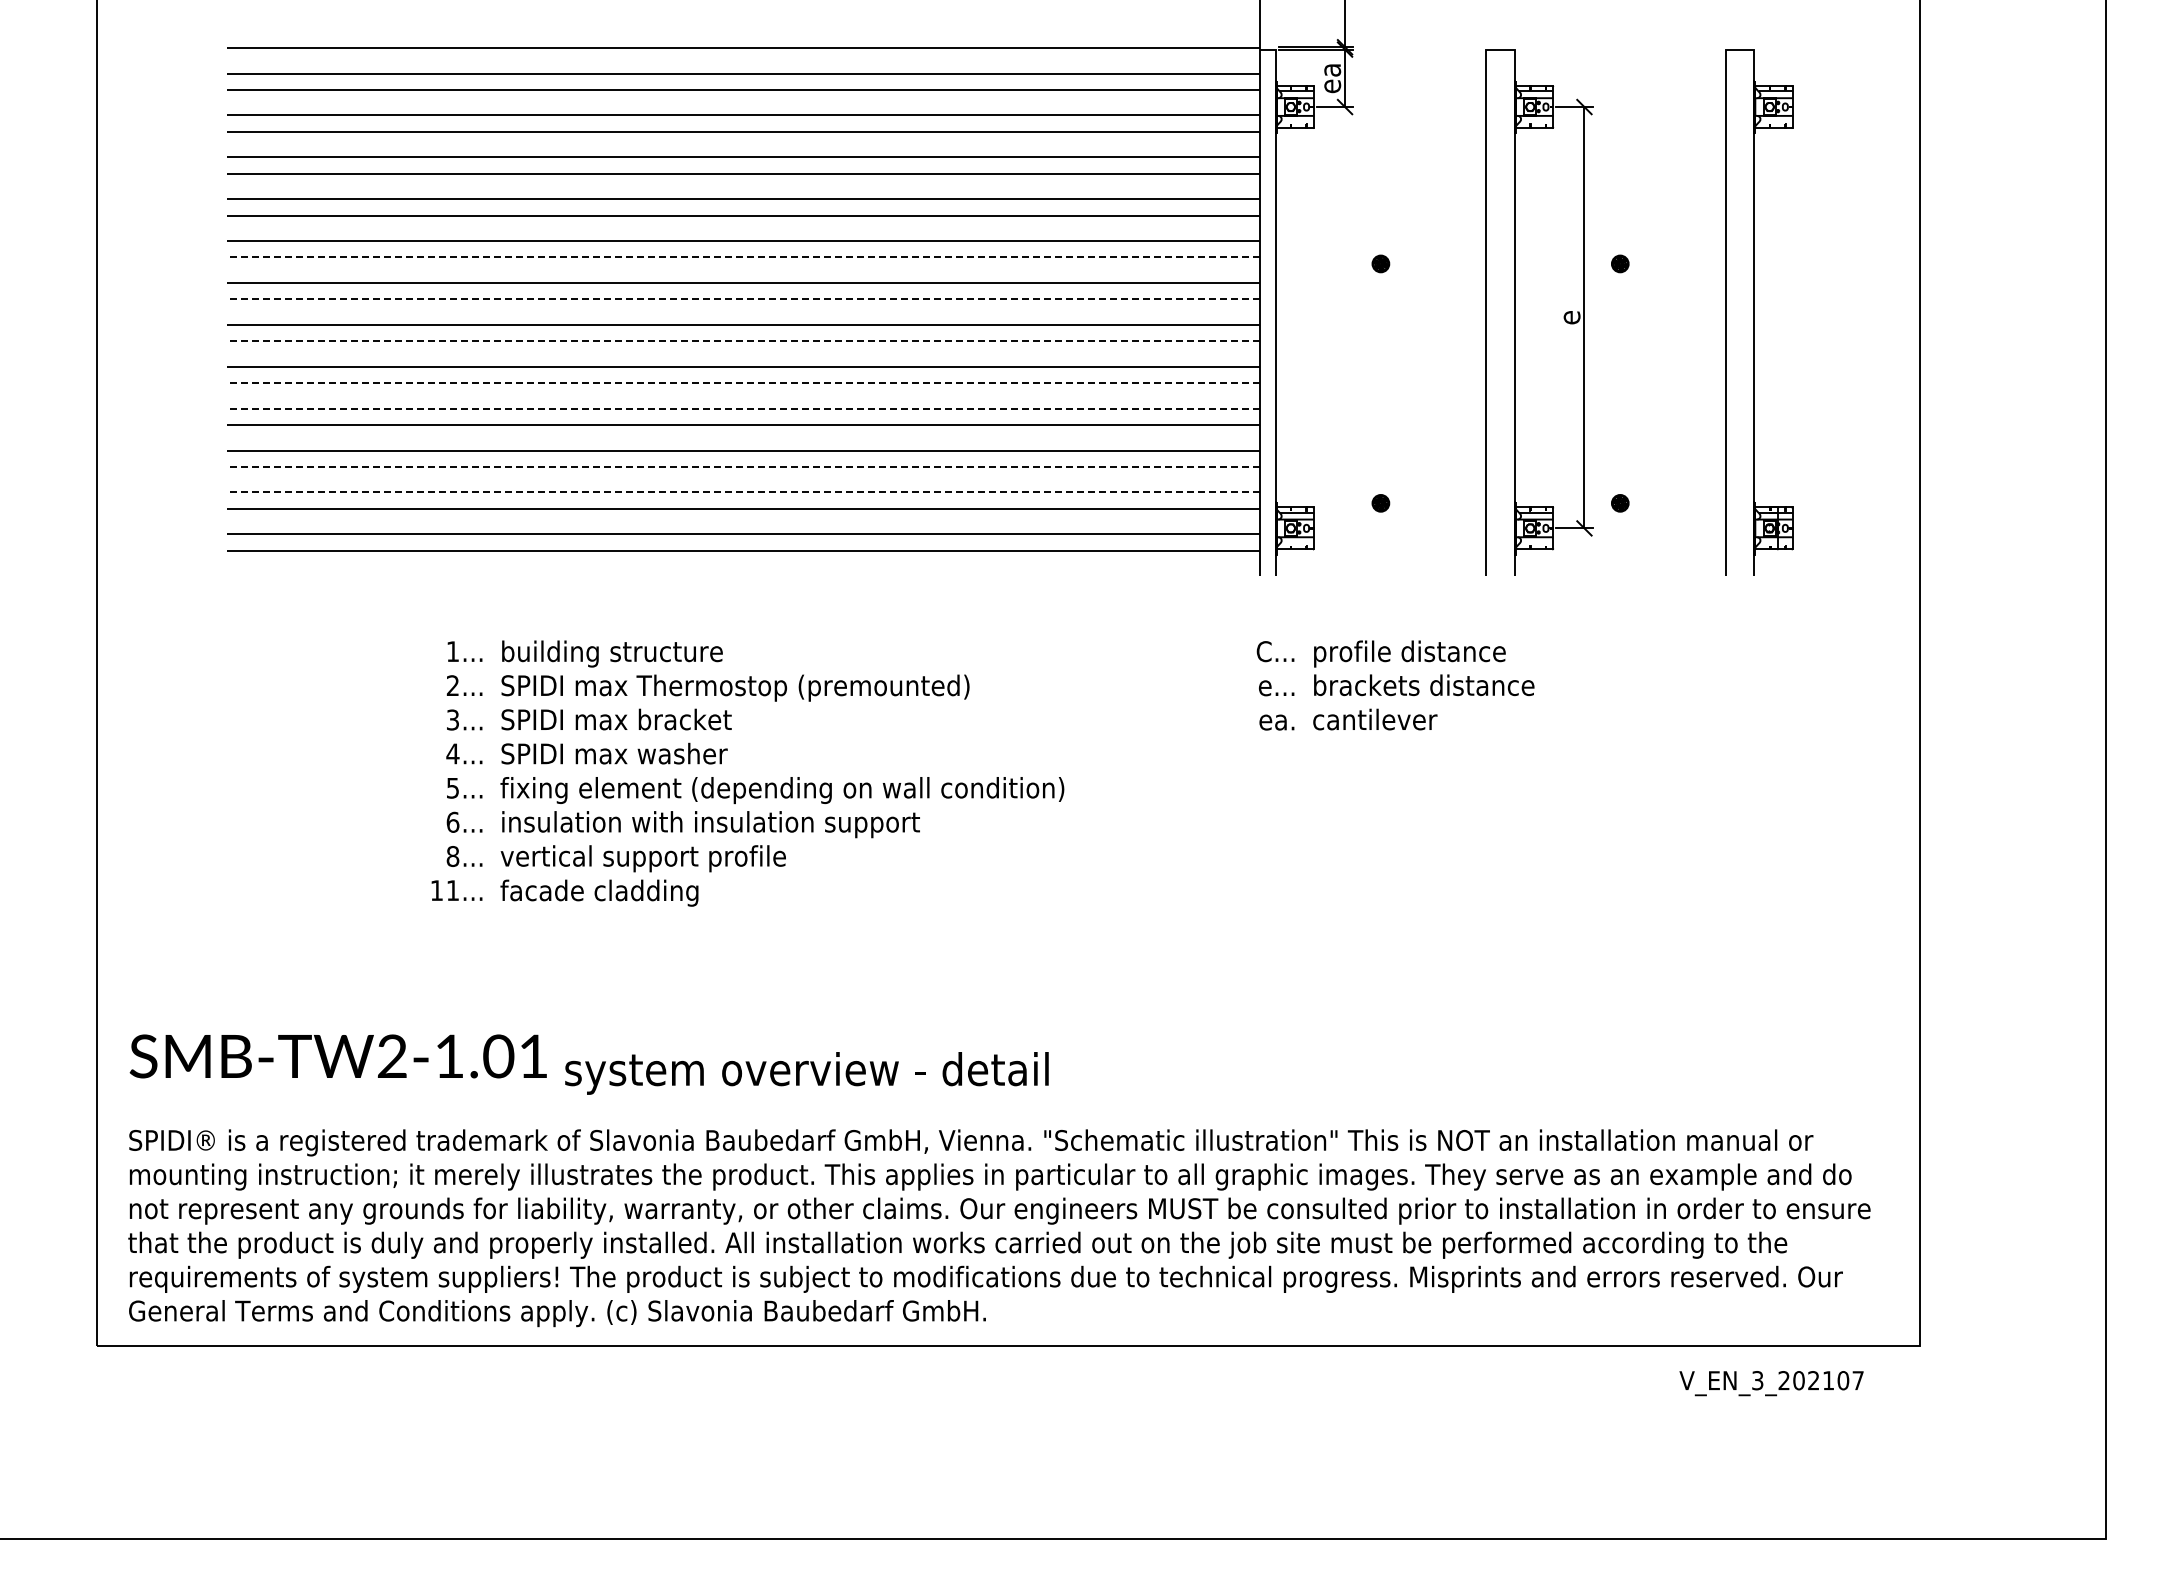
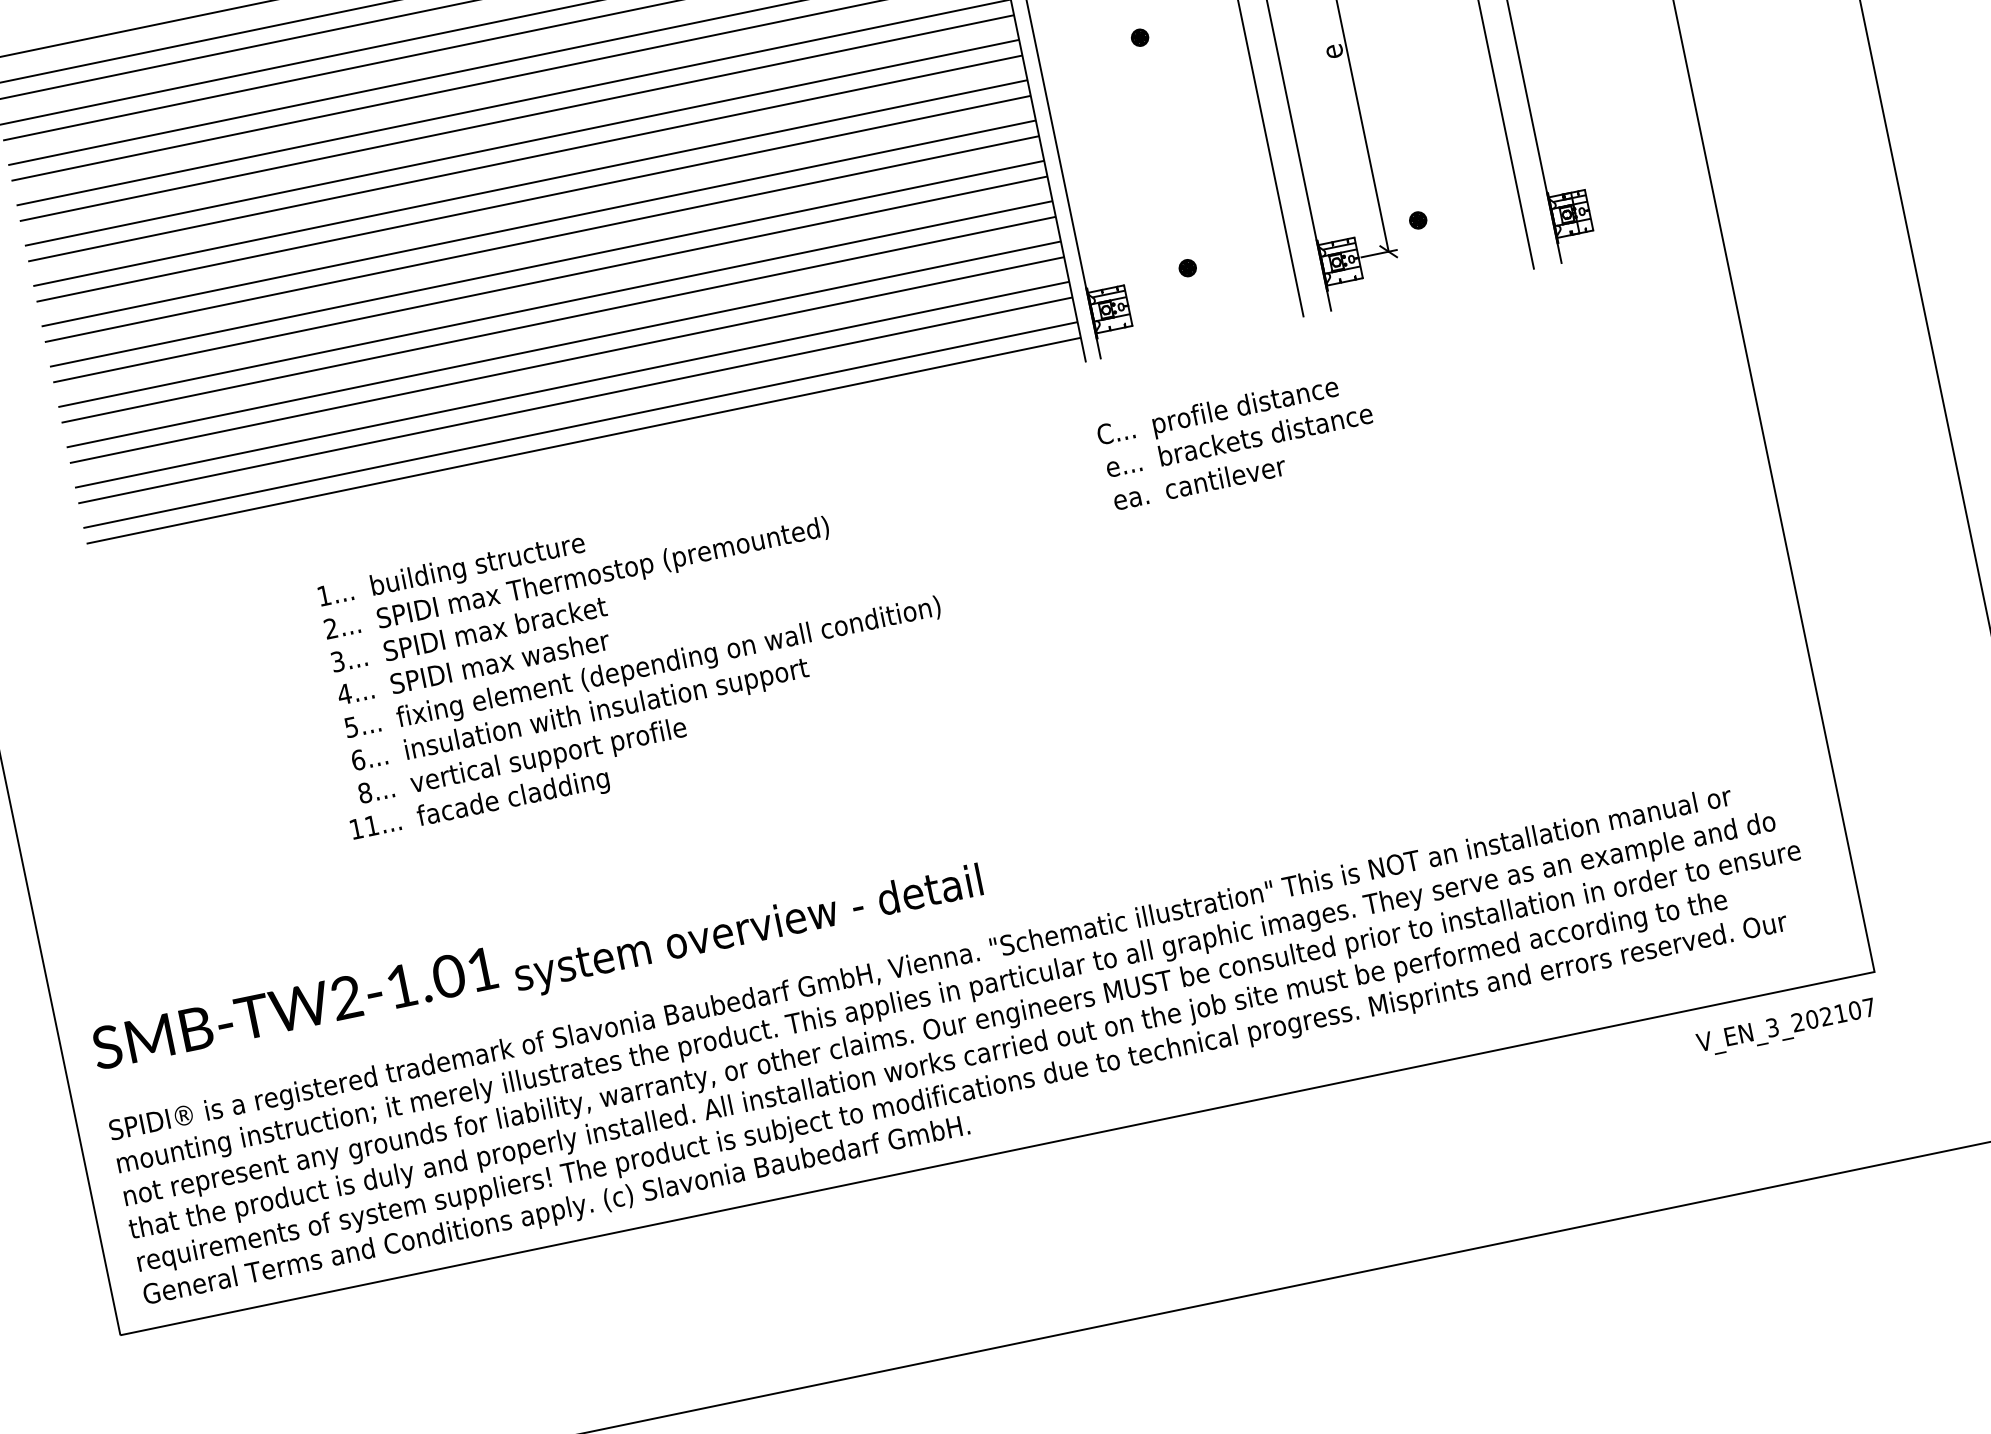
line: (743, 257) -> (525, 158), dashed -> solid
line: (743, 299) -> (533, 199), dashed -> solid
line: (743, 341) -> (542, 239), dashed -> solid
line: (743, 383) -> (550, 279), dashed -> solid
line: (743, 408) -> (555, 303), dashed -> solid
line: (743, 466) -> (566, 359), dashed -> solid
line: (743, 492) -> (572, 384), dashed -> solid
text: (1771, 1383) -> (1786, 1027), moved

